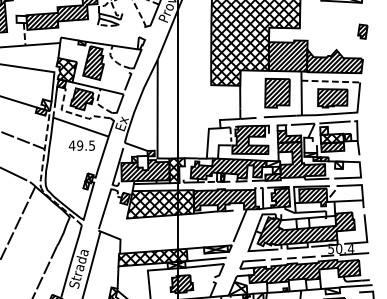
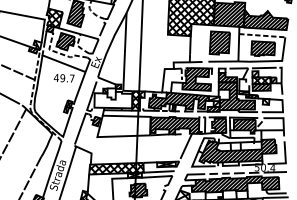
text: (91, 145) -> (71, 78), 49.5 -> 49.7
hatch: (145, 170) -> (113, 99), removed
hatch: (160, 204) -> (124, 127), removed

